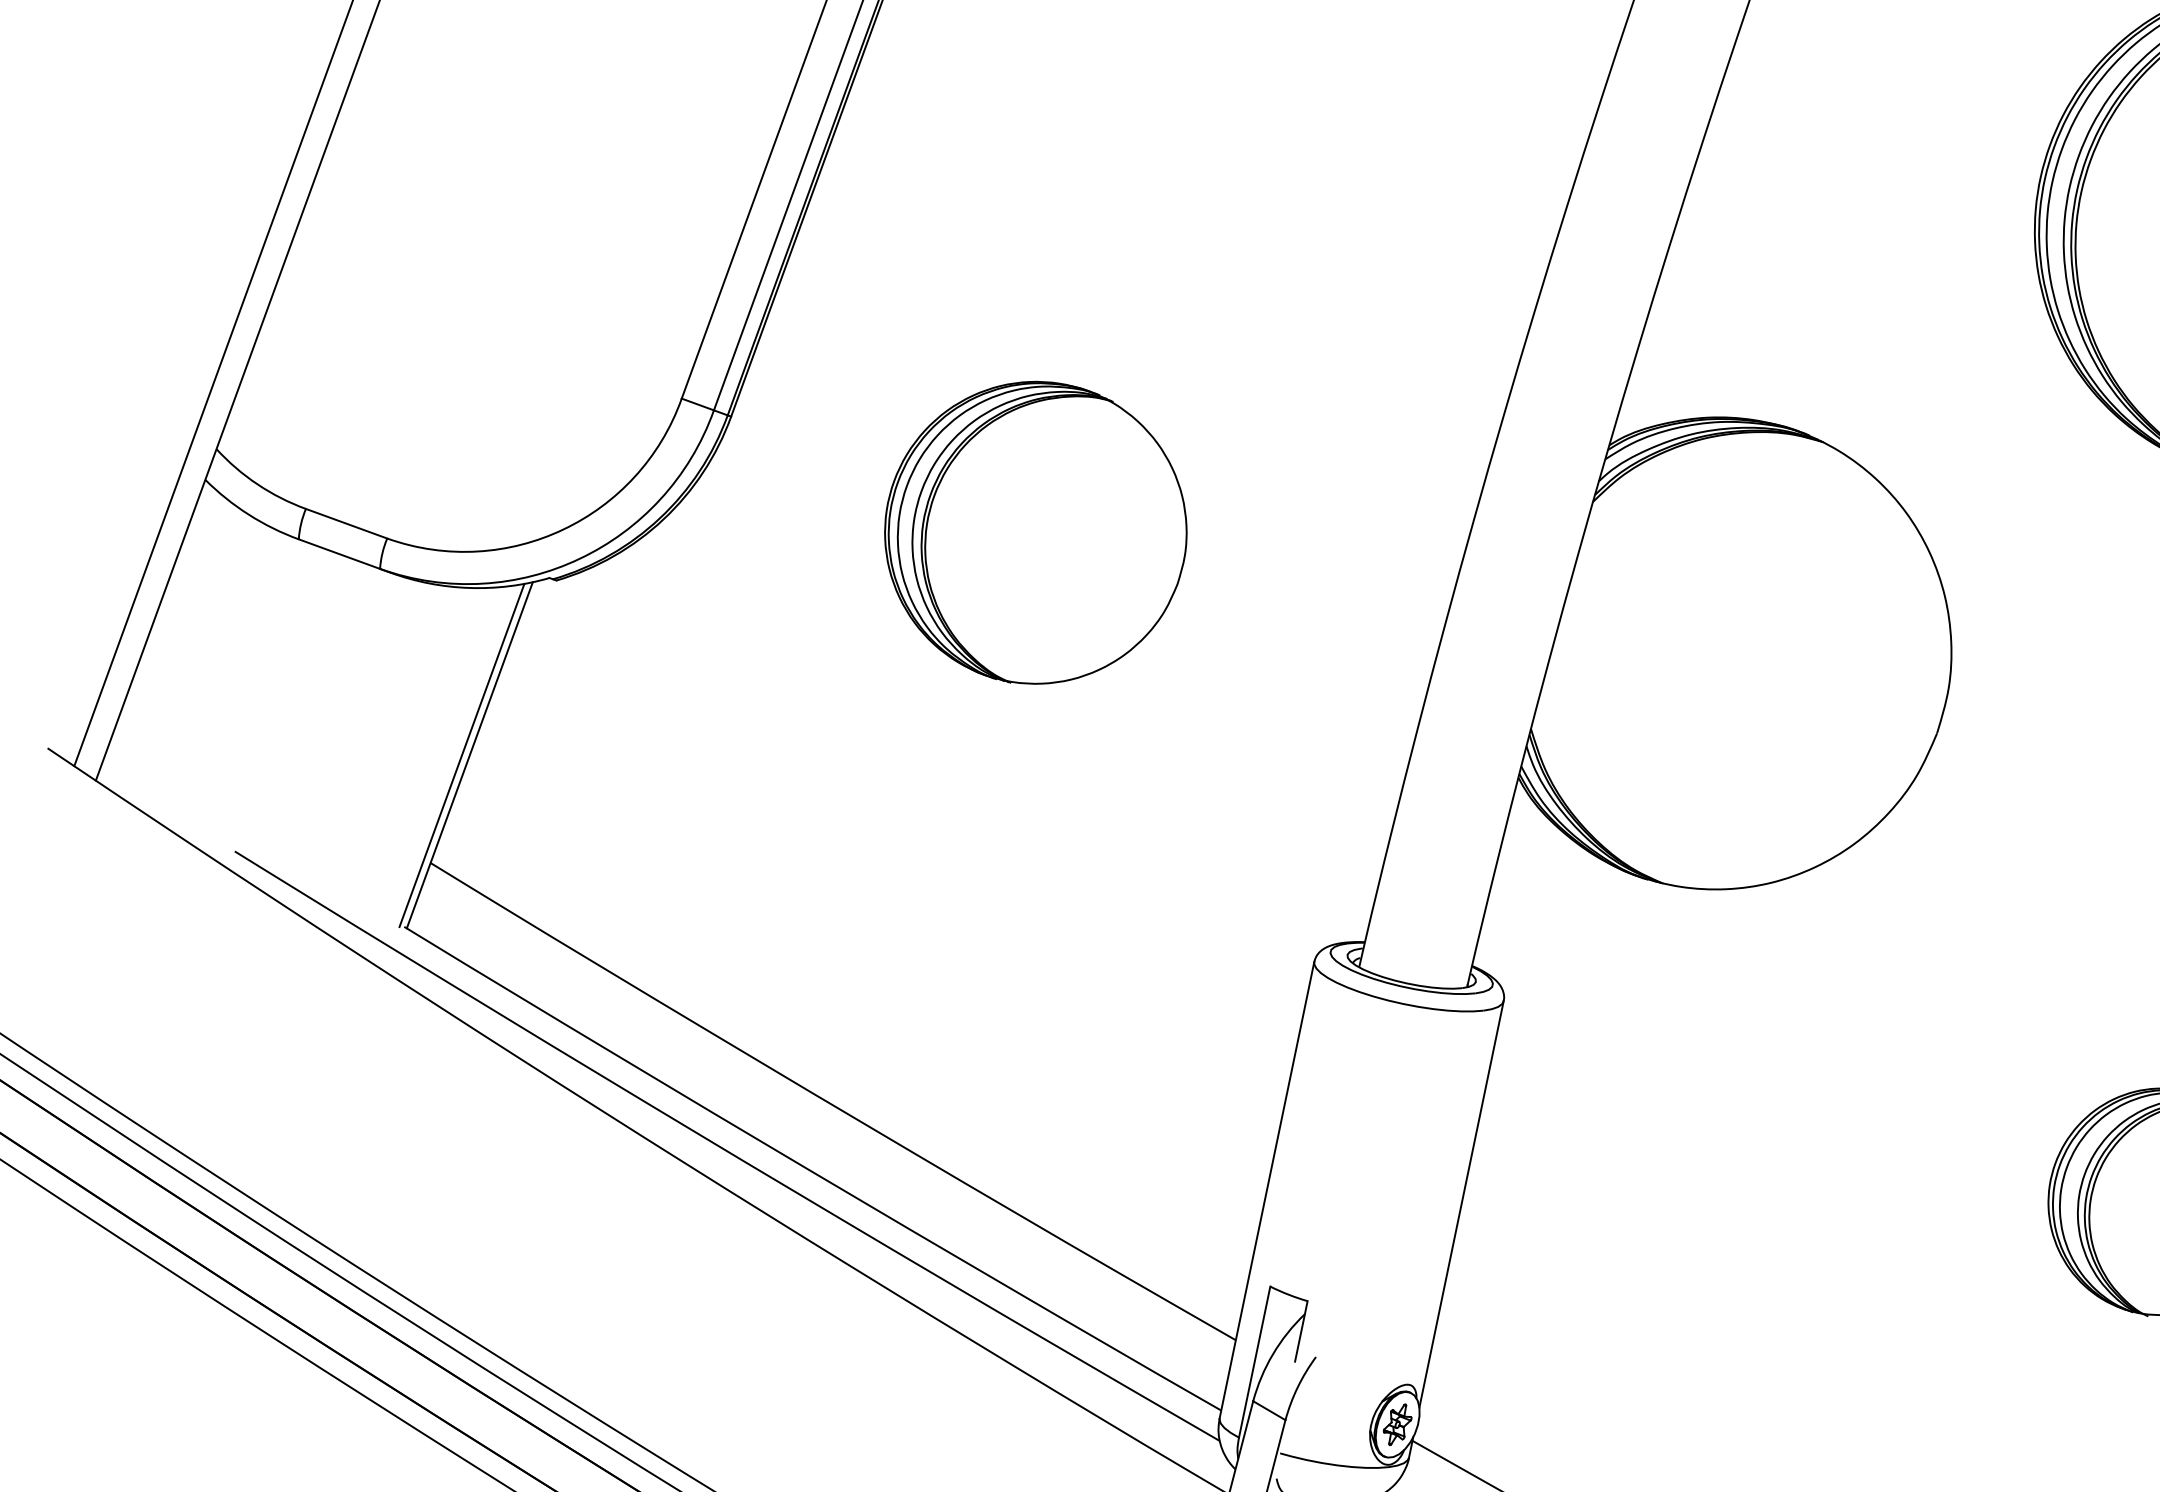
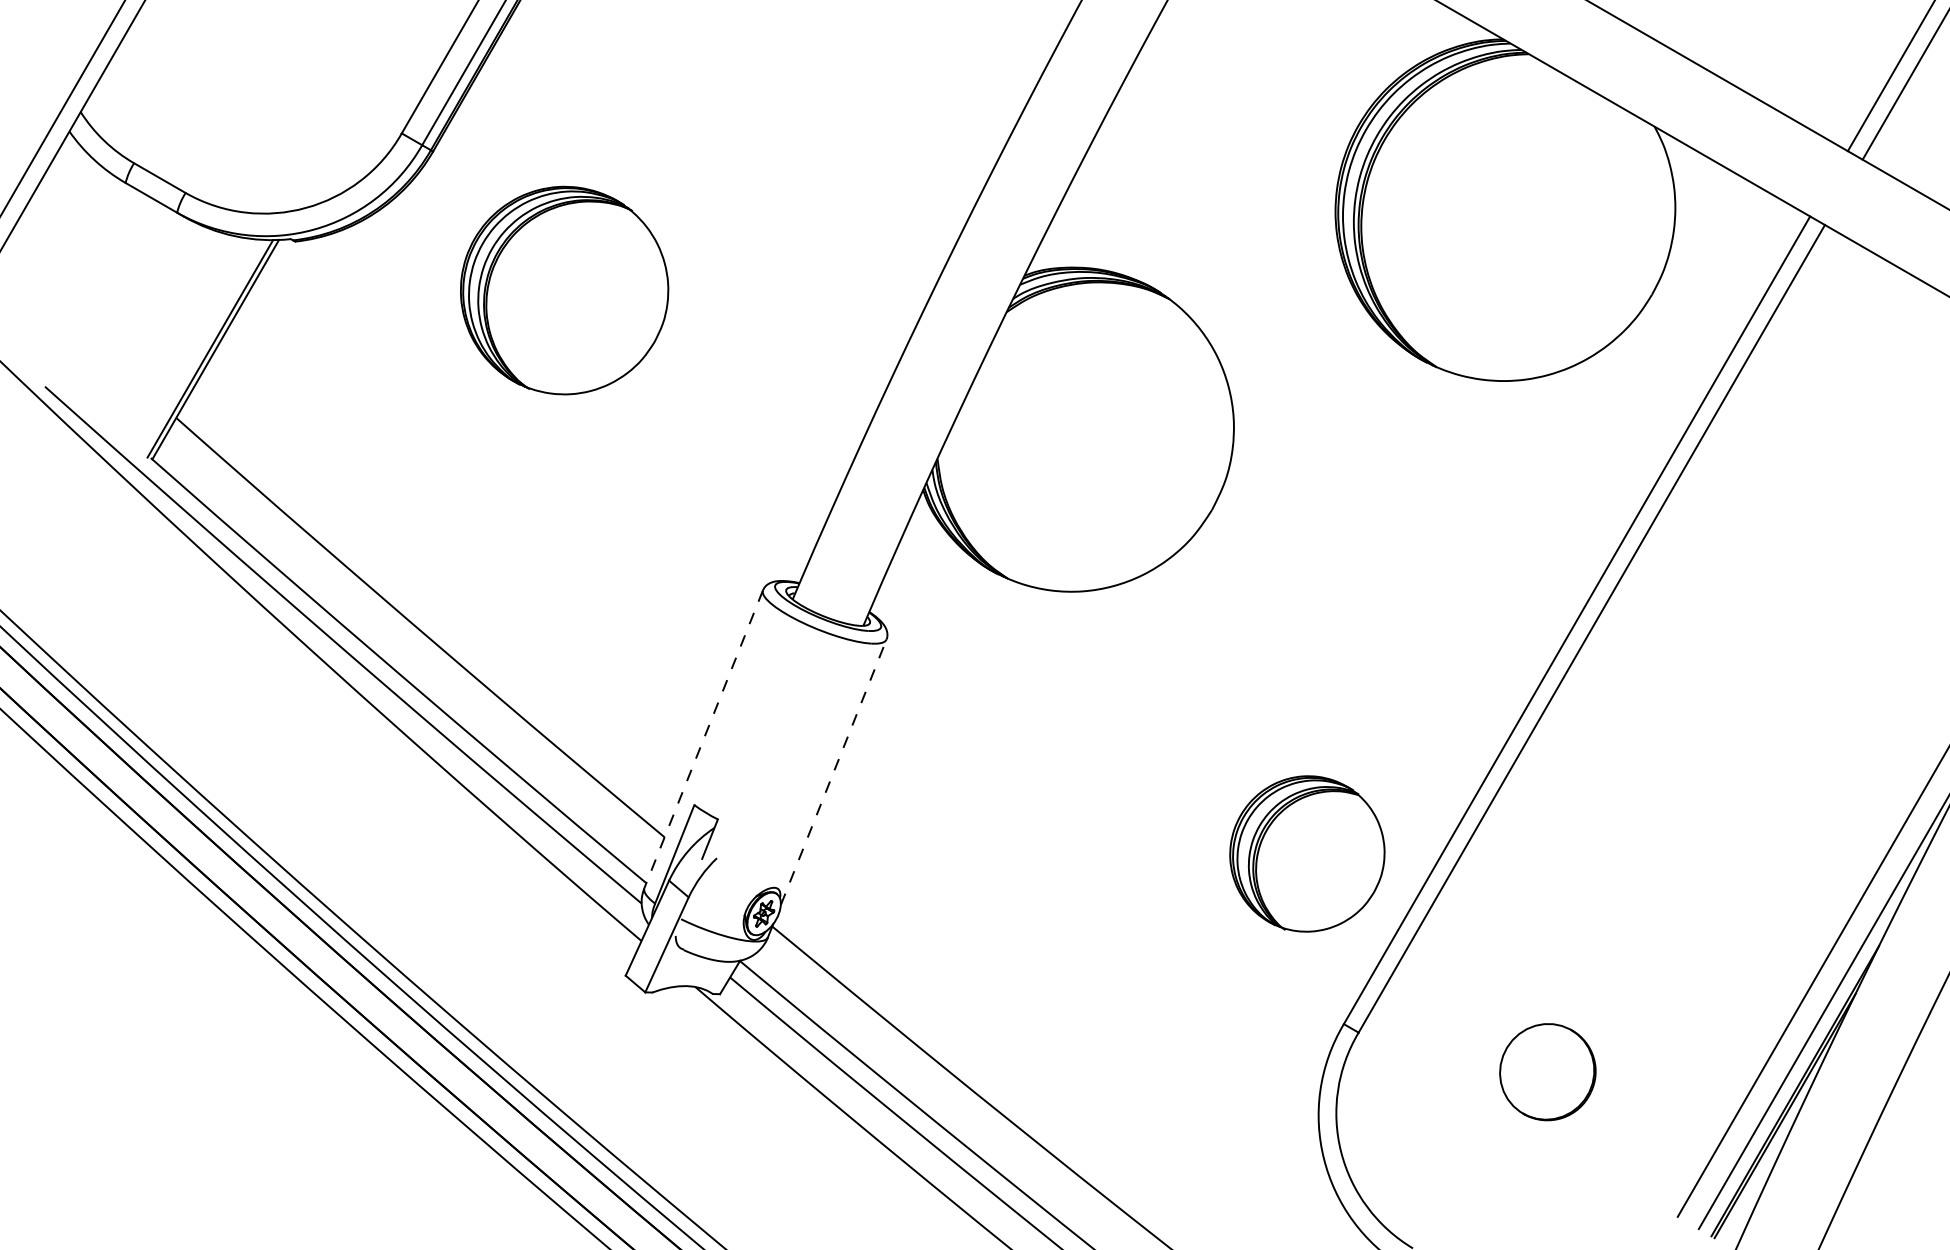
part: (1035, 532) -> (564, 290), moved
line: (1266, 1190) -> (703, 739), solid -> dashed
line: (1461, 1204) -> (833, 772), solid -> dashed

